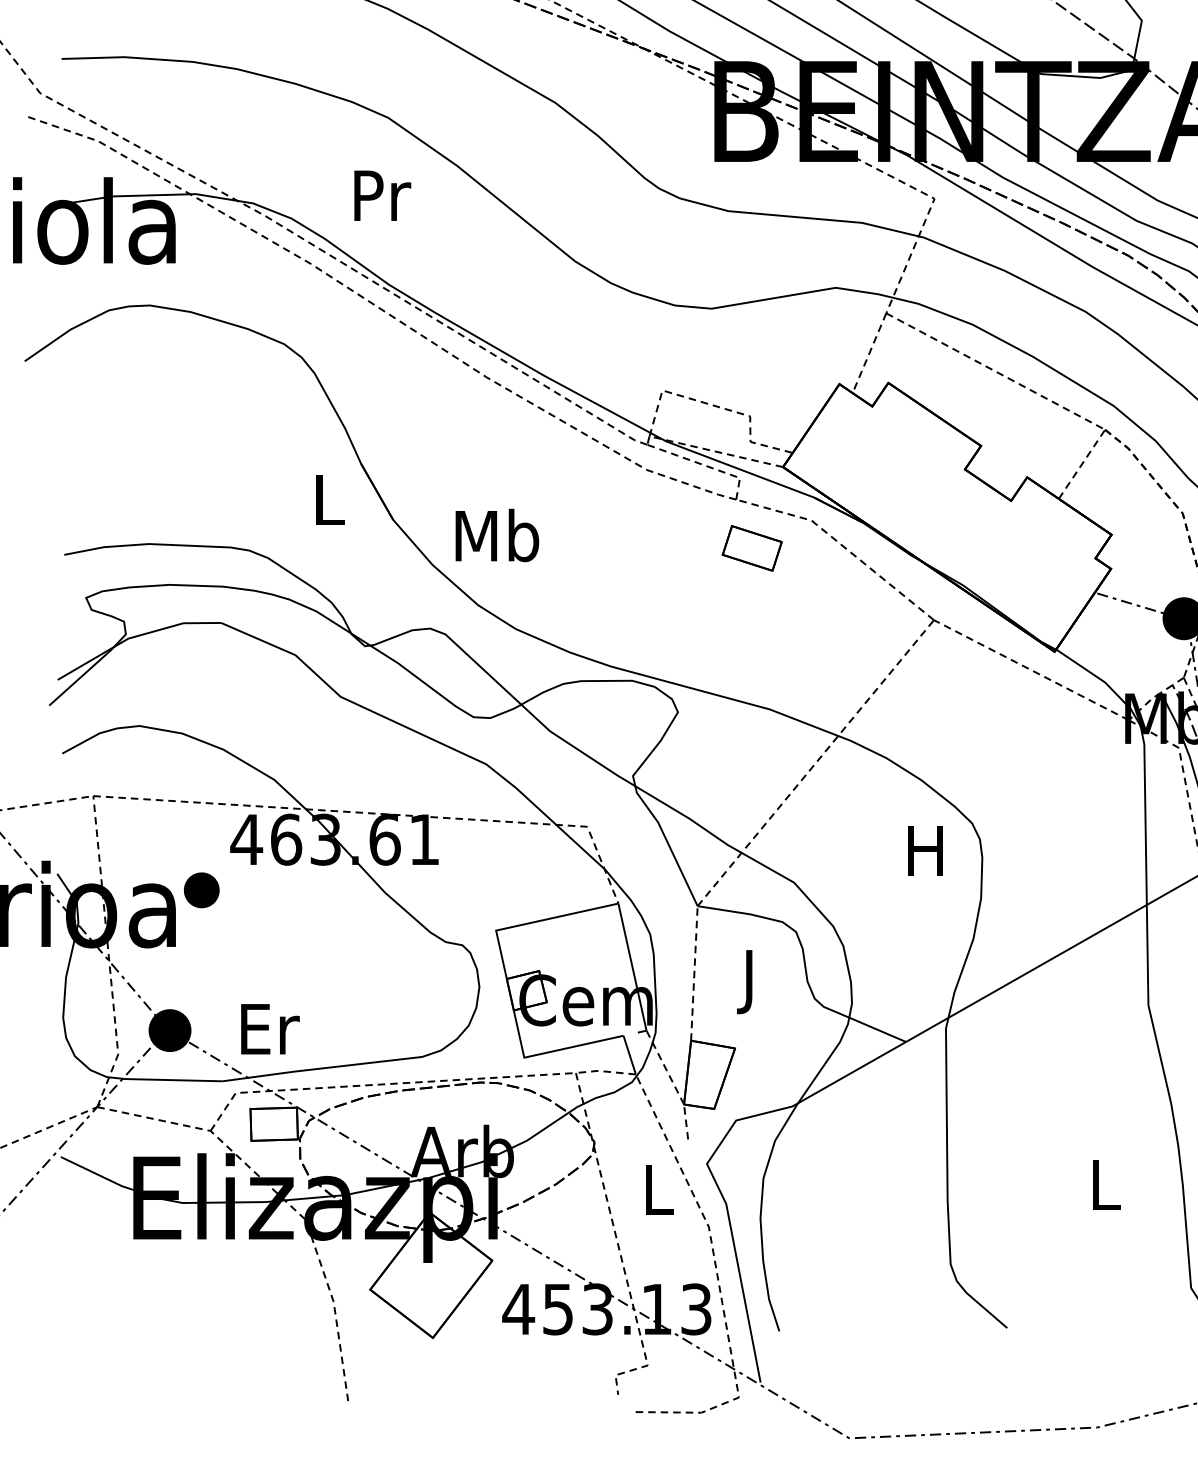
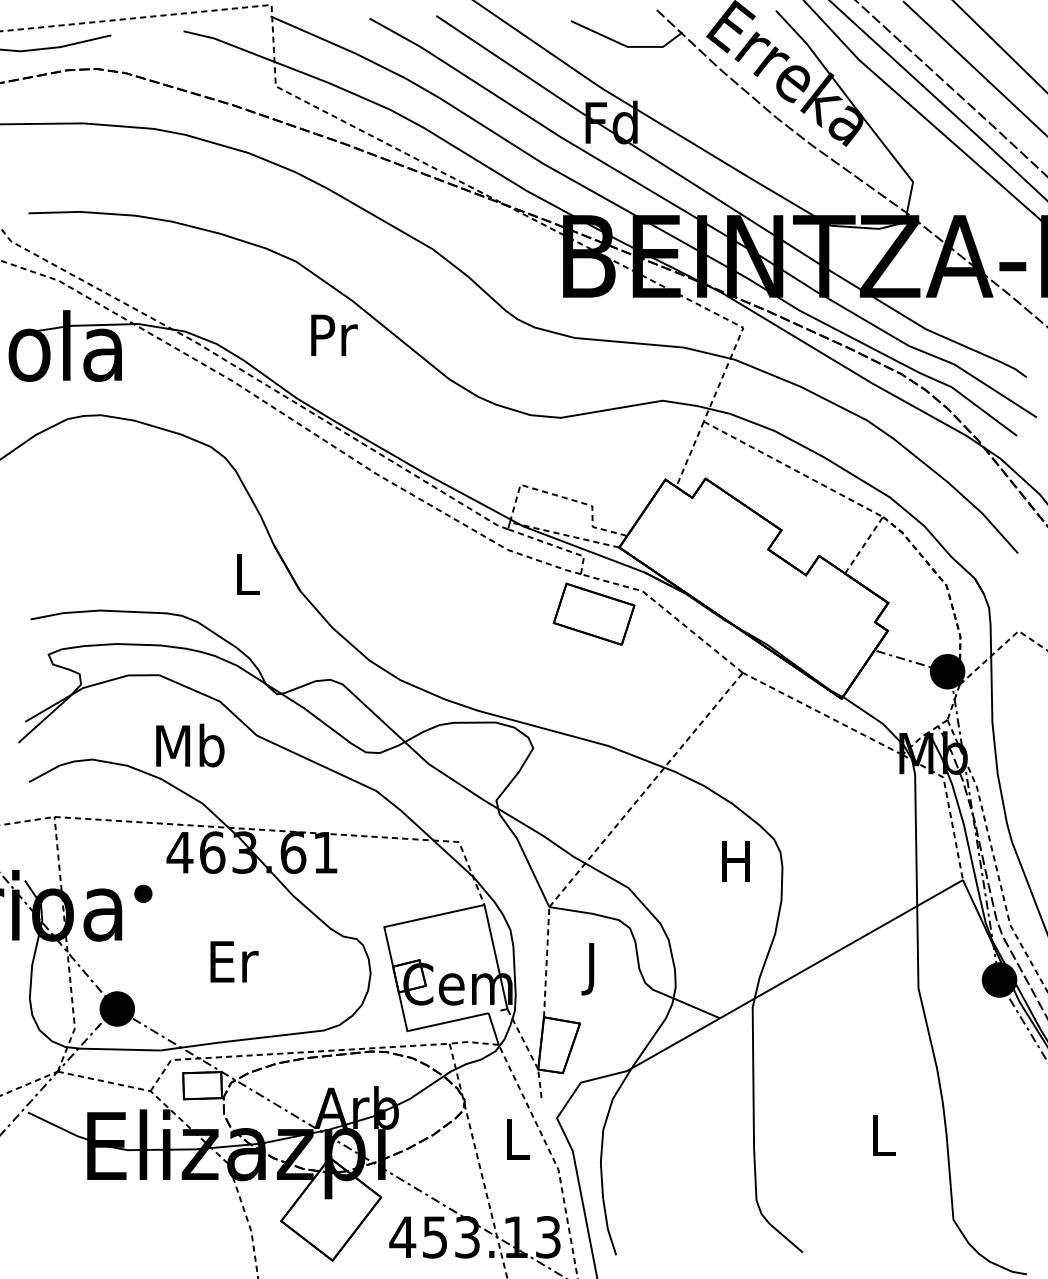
text: (382, 194) -> (334, 334), moved
text: (497, 535) -> (190, 745), moved
part: (751, 547) -> (593, 613), size x1.67
part: (202, 889) -> (143, 893), size x0.62
text: (270, 1028) -> (234, 961), moved

